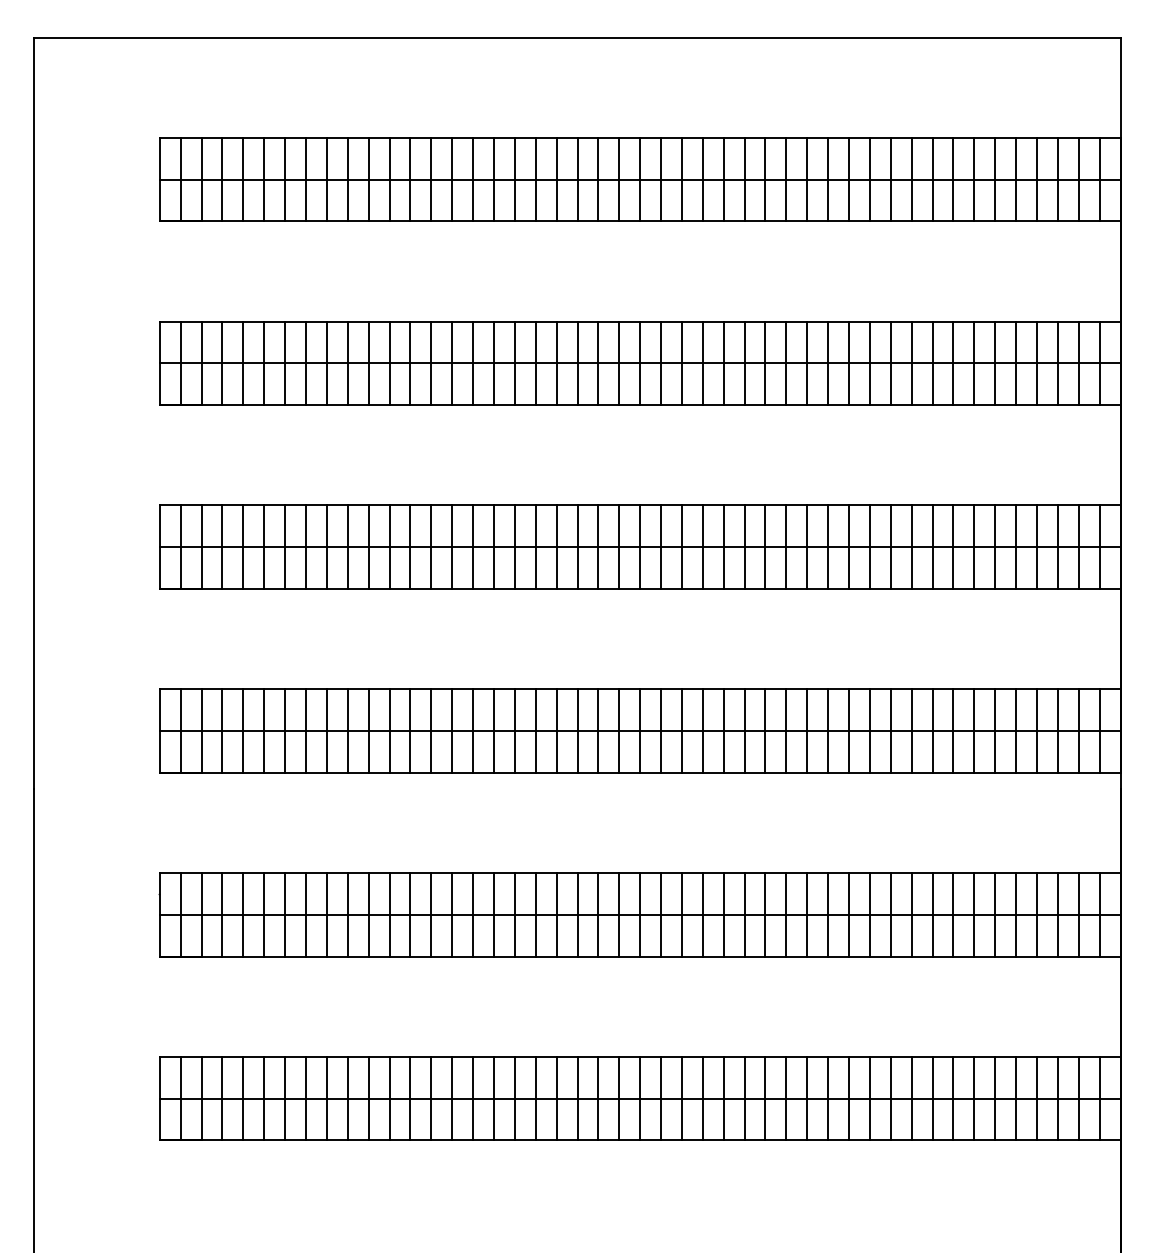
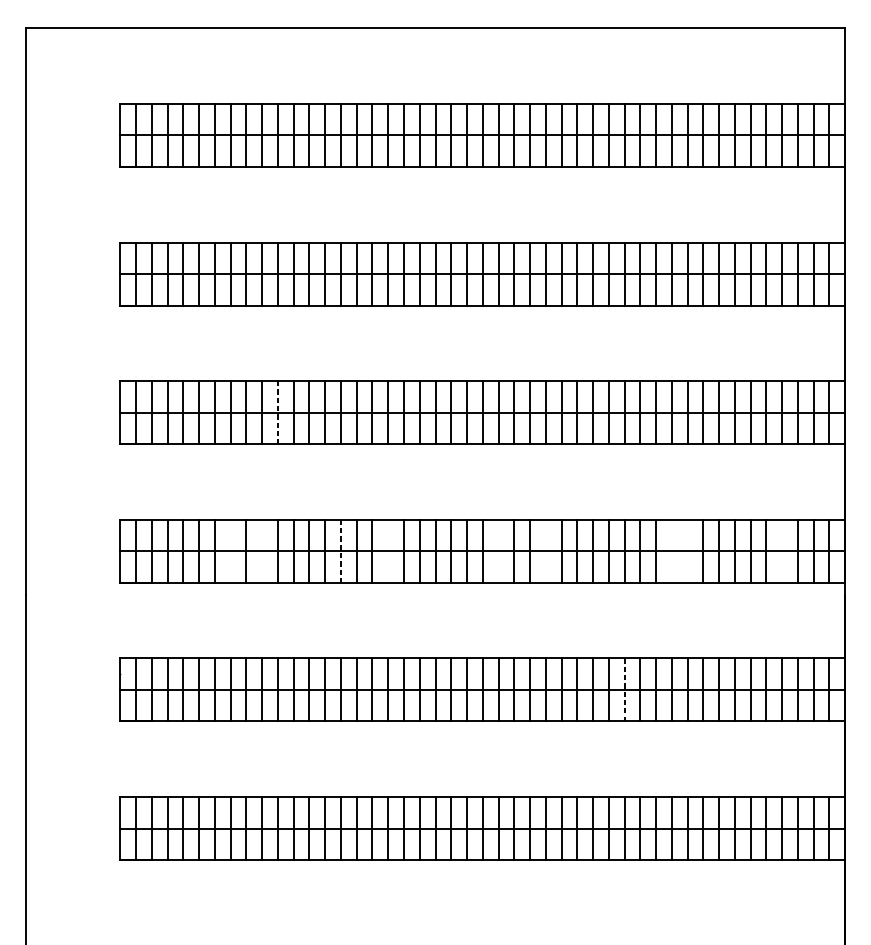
line: (368, 547) -> (277, 412), solid -> dashed
line: (305, 730) -> (230, 550), removed
line: (347, 730) -> (262, 550), removed
line: (514, 730) -> (387, 550), removed
line: (661, 730) -> (498, 550), removed
line: (723, 730) -> (545, 550), removed
line: (890, 730) -> (671, 550), removed
line: (911, 730) -> (687, 550), removed
line: (1036, 730) -> (781, 550), removed
line: (452, 731) -> (341, 551), solid -> dashed
line: (828, 914) -> (624, 689), solid -> dashed

